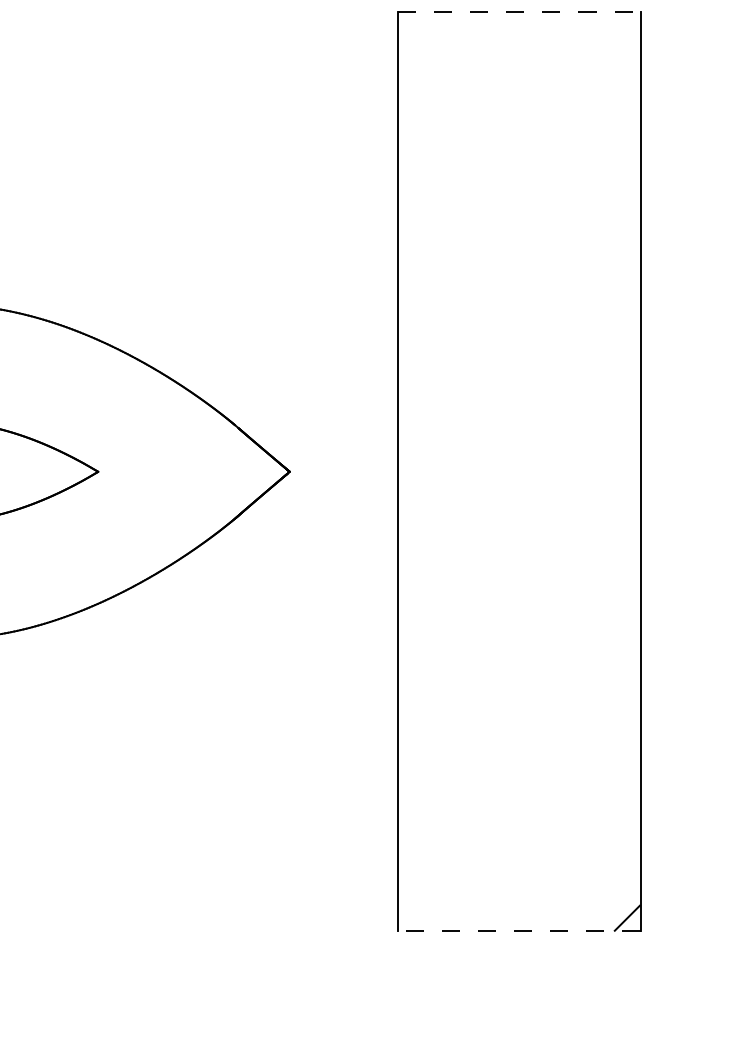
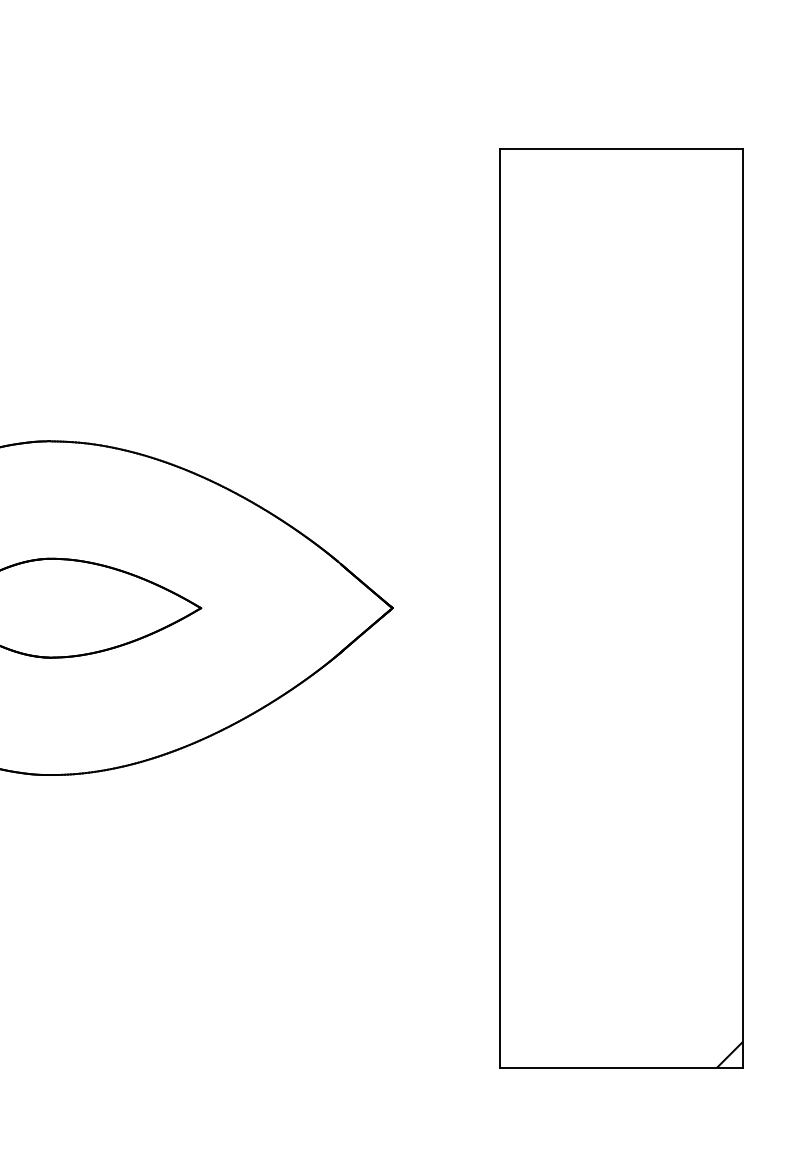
line: (519, 12) -> (622, 148), dashed -> solid
line: (518, 931) -> (621, 1067), dashed -> solid

